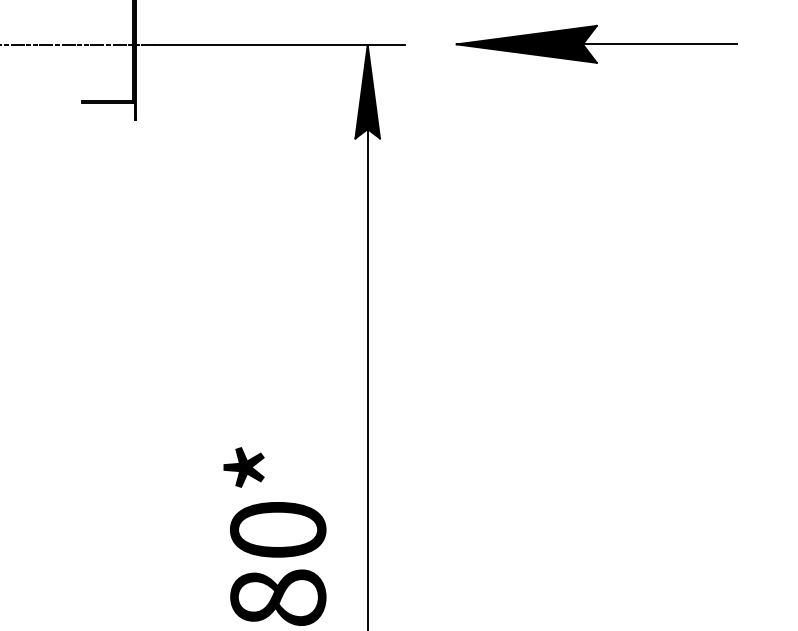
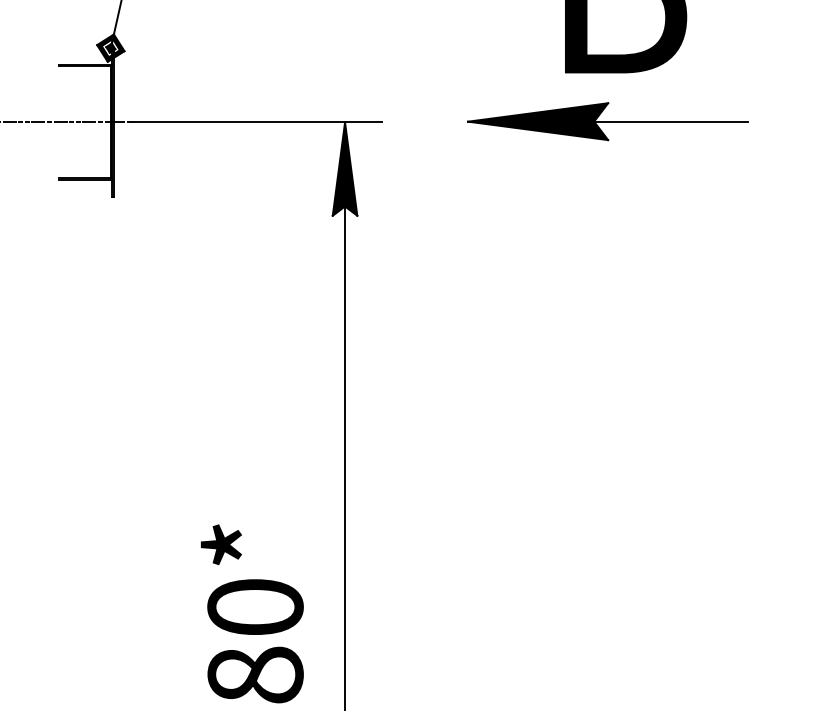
part: (596, 44) -> (607, 121), moved

